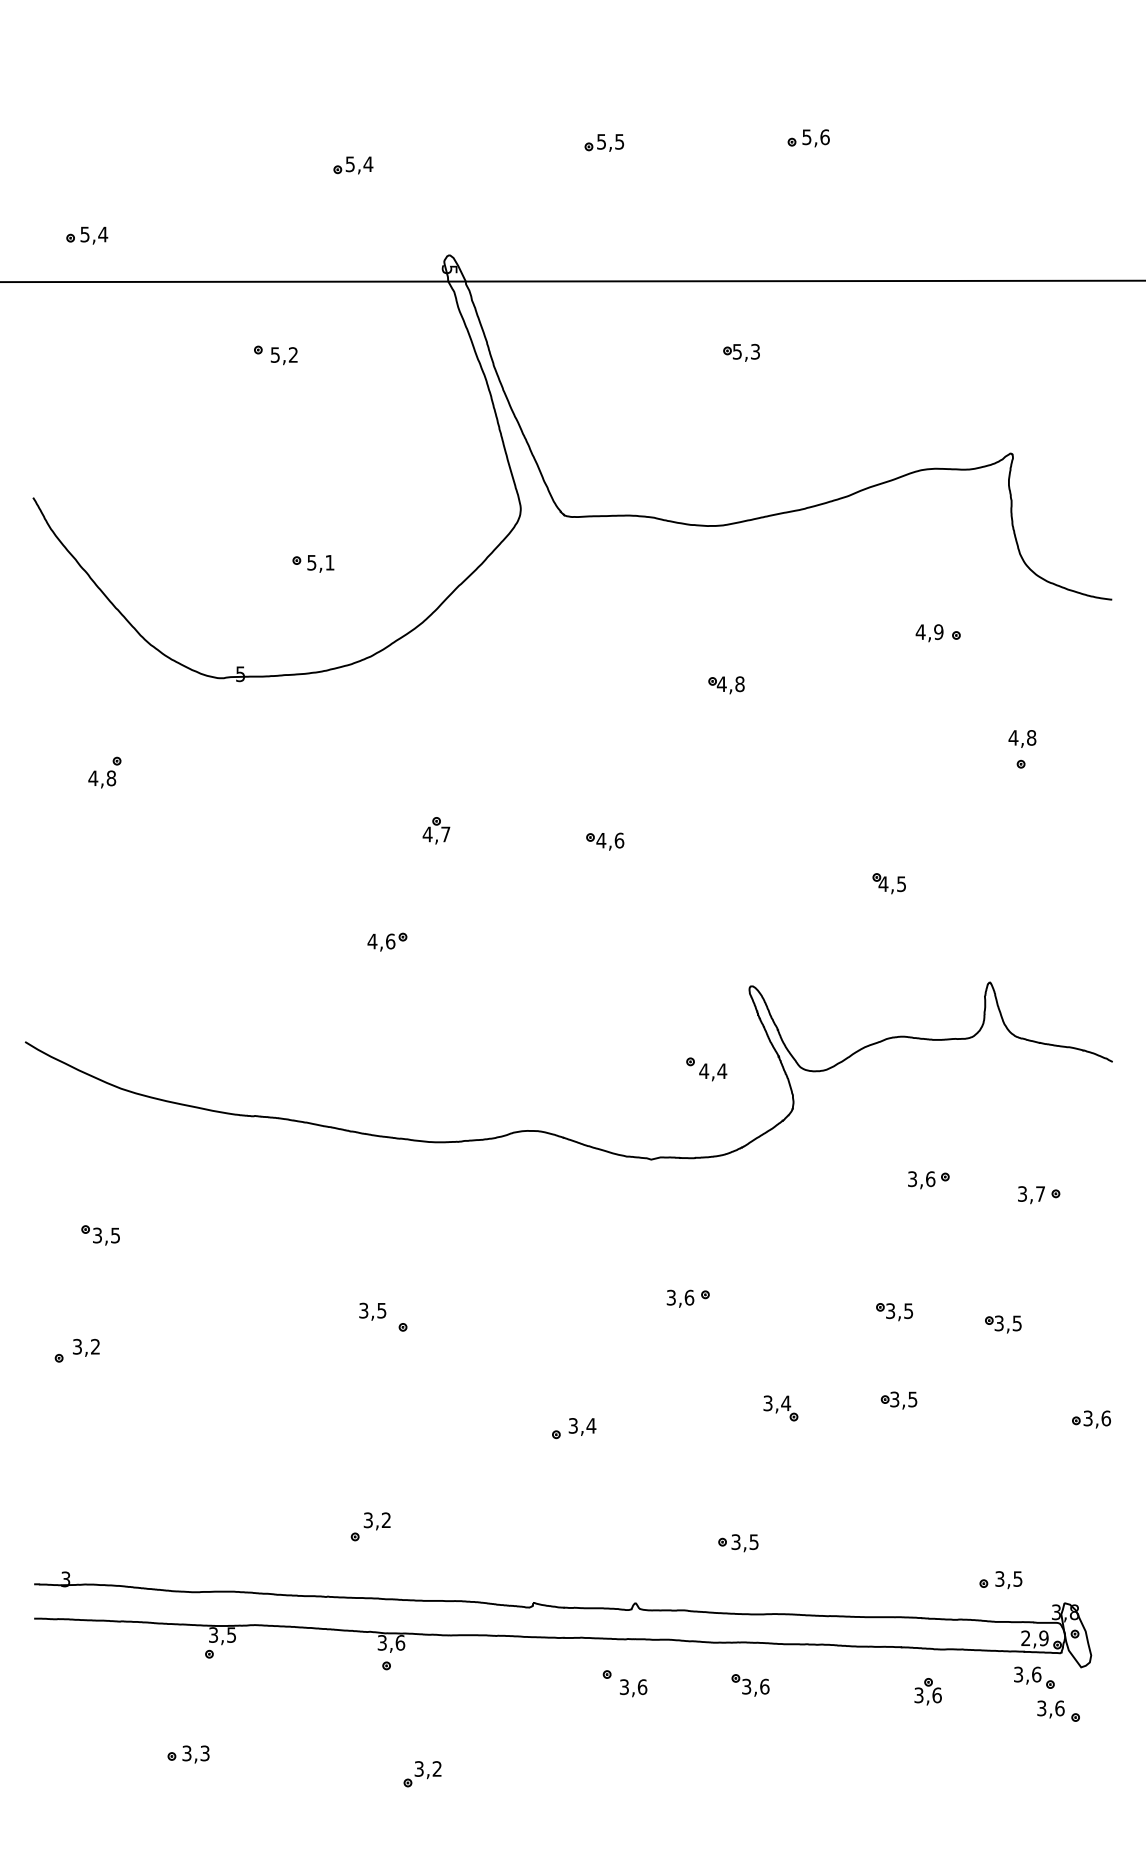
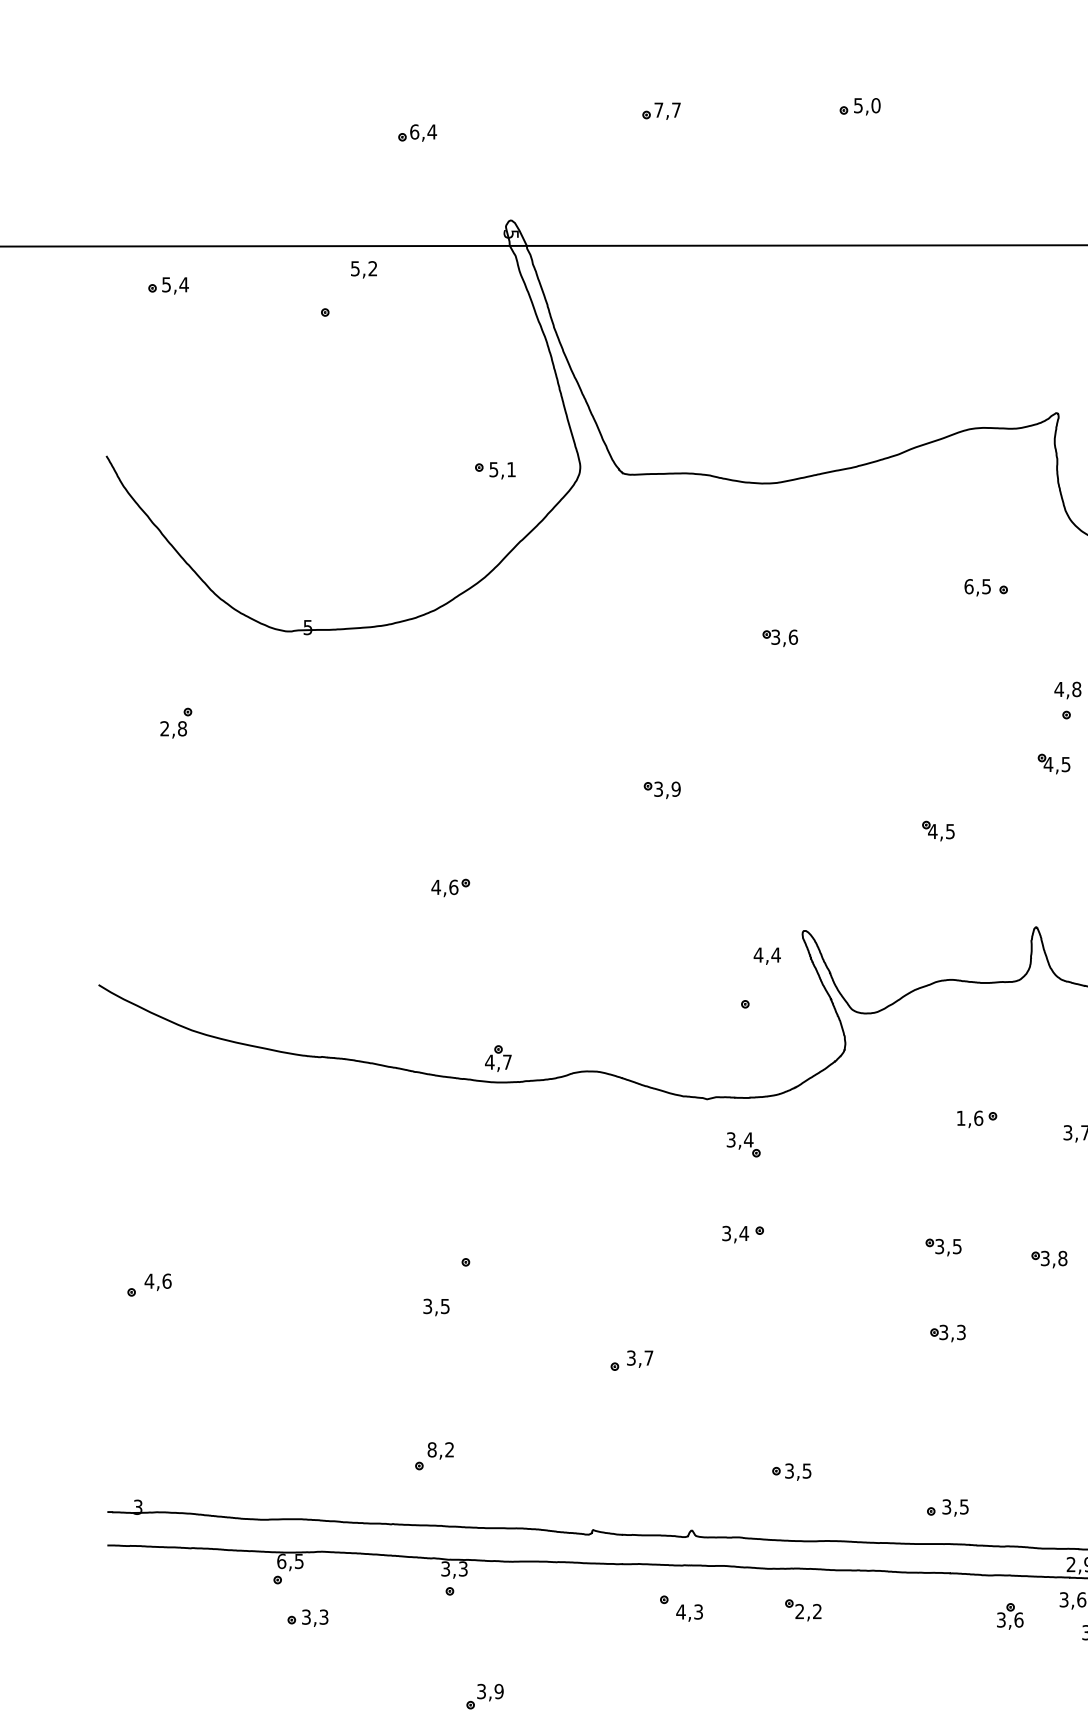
text: (824, 136) -> (875, 104), 5,6 -> 5,0
text: (610, 141) -> (667, 109), 5,5 -> 7,7
text: (350, 164) -> (414, 132), 5,4 -> 6,4
part: (87, 235) -> (168, 285), moved
part: (741, 352) -> (794, 314), removed
text: (283, 356) -> (363, 270), moved
part: (313, 563) -> (495, 470), moved
text: (929, 631) -> (977, 586), 4,9 -> 6,5
text: (730, 684) -> (784, 637), 4,8 -> 3,6
text: (93, 777) -> (165, 727), 4,8 -> 2,8
part: (1007, 814) -> (1053, 763), added
part: (436, 830) -> (498, 1058), moved
text: (610, 840) -> (667, 789), 4,6 -> 3,9
text: (713, 1072) -> (767, 956), moved
text: (912, 1179) -> (961, 1118), 3,6 -> 1,6
part: (100, 1235) -> (171, 1173), removed
text: (689, 1297) -> (744, 1233), 3,6 -> 3,4
text: (372, 1311) -> (436, 1307), moved
text: (1016, 1323) -> (1062, 1258), 3,5 -> 3,8
text: (86, 1346) -> (158, 1280), 3,2 -> 4,6
text: (912, 1398) -> (961, 1331), 3,5 -> 3,3
part: (780, 1408) -> (743, 1144), moved
text: (591, 1425) -> (649, 1357), 3,4 -> 3,7
text: (368, 1520) -> (432, 1450), 3,2 -> 8,2
part: (1000, 1580) -> (947, 1508), moved
text: (213, 1634) -> (281, 1560), 3,5 -> 6,5
text: (400, 1642) -> (463, 1568), 3,6 -> 3,3
text: (755, 1686) -> (808, 1611), 3,6 -> 2,2
text: (633, 1687) -> (689, 1612), 3,6 -> 4,3
part: (927, 1691) -> (1009, 1616), moved
part: (188, 1754) -> (307, 1618), moved
text: (436, 1768) -> (498, 1691), 3,2 -> 3,9

